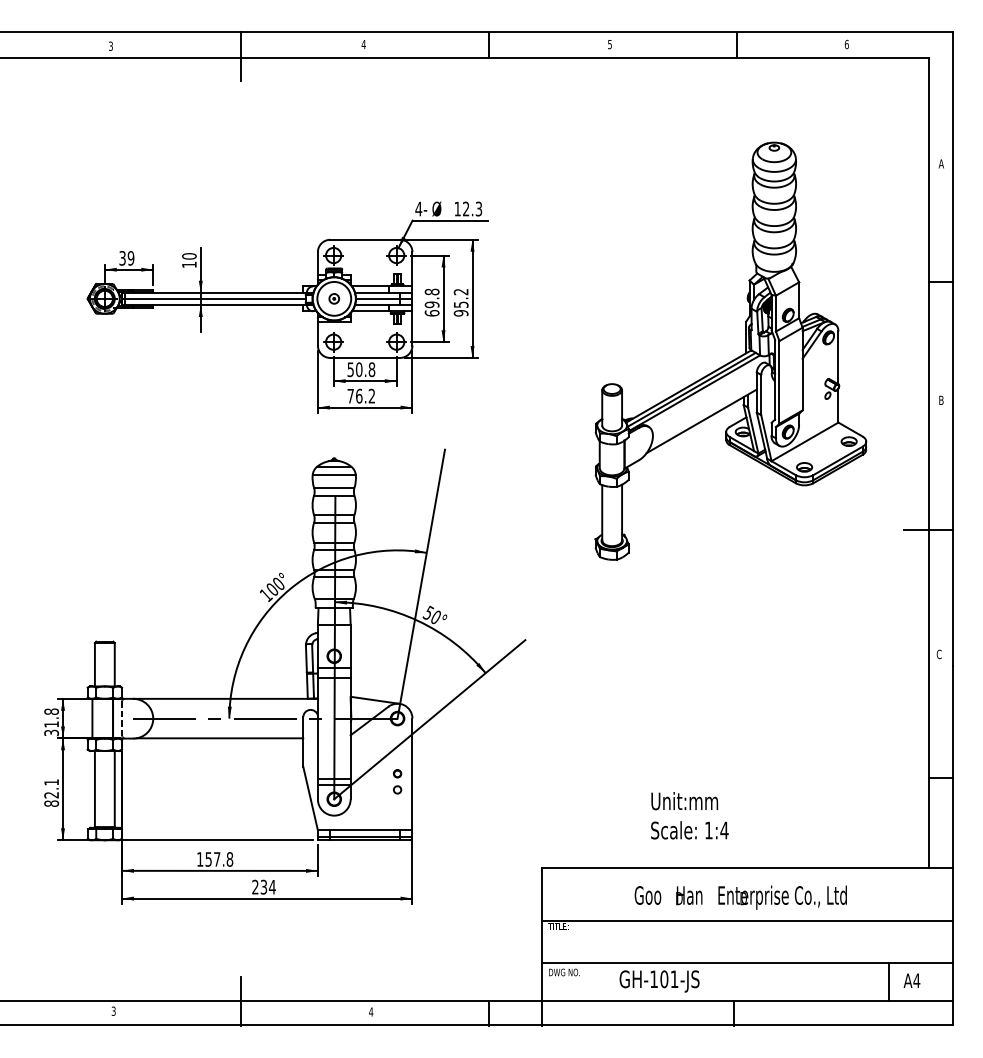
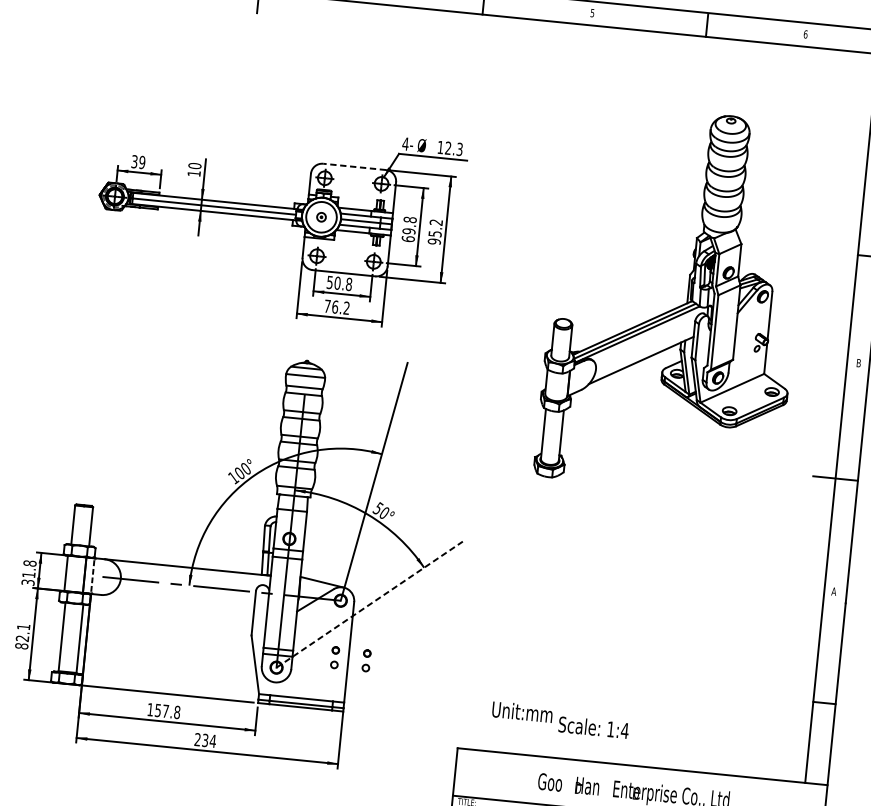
line: (365, 239) -> (354, 166), solid -> dashed
text: (938, 654) -> (833, 591), C -> A
line: (430, 719) -> (370, 604), solid -> dashed
line: (219, 738) -> (178, 602), removed
part: (432, 781) -> (366, 660), added
text: (684, 801) -> (522, 712), moved

